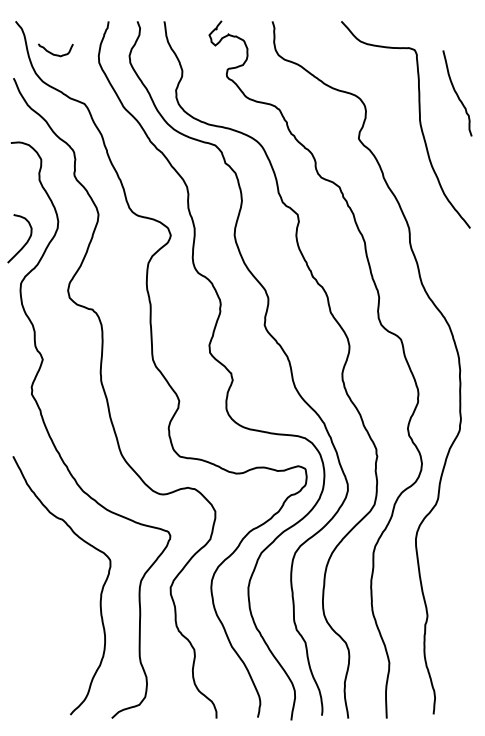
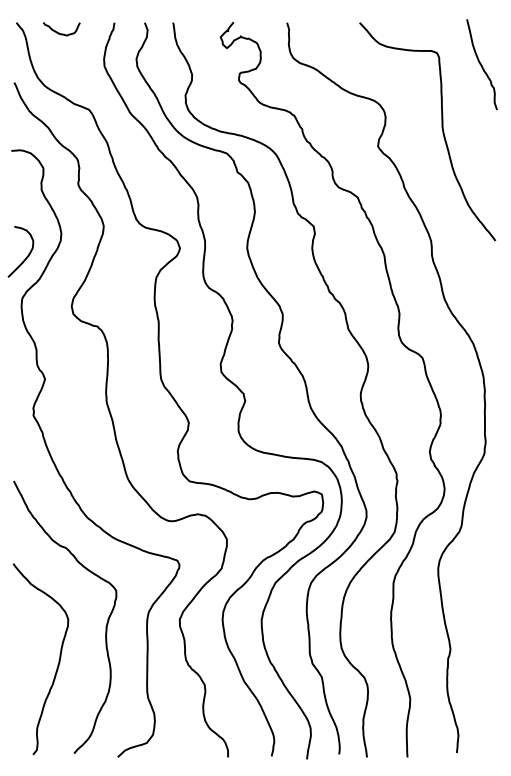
curve: (53, 53) -> (59, 32), moved
curve: (456, 93) -> (481, 64), moved
curve: (54, 630) -> (57, 664), added

